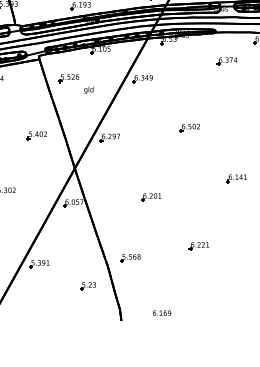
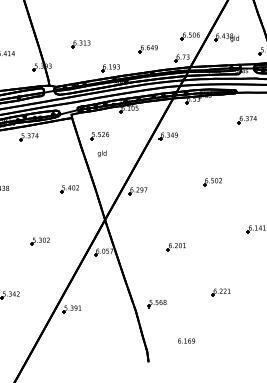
text: (88, 89) -> (101, 153), moved
part: (87, 286) -> (116, 330), removed
text: (161, 312) -> (186, 340), moved

